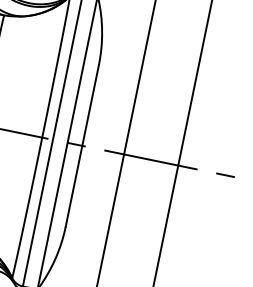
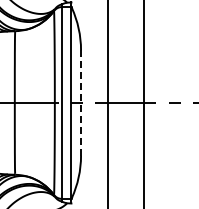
line: (82, 146) -> (81, 103), solid -> dashed

